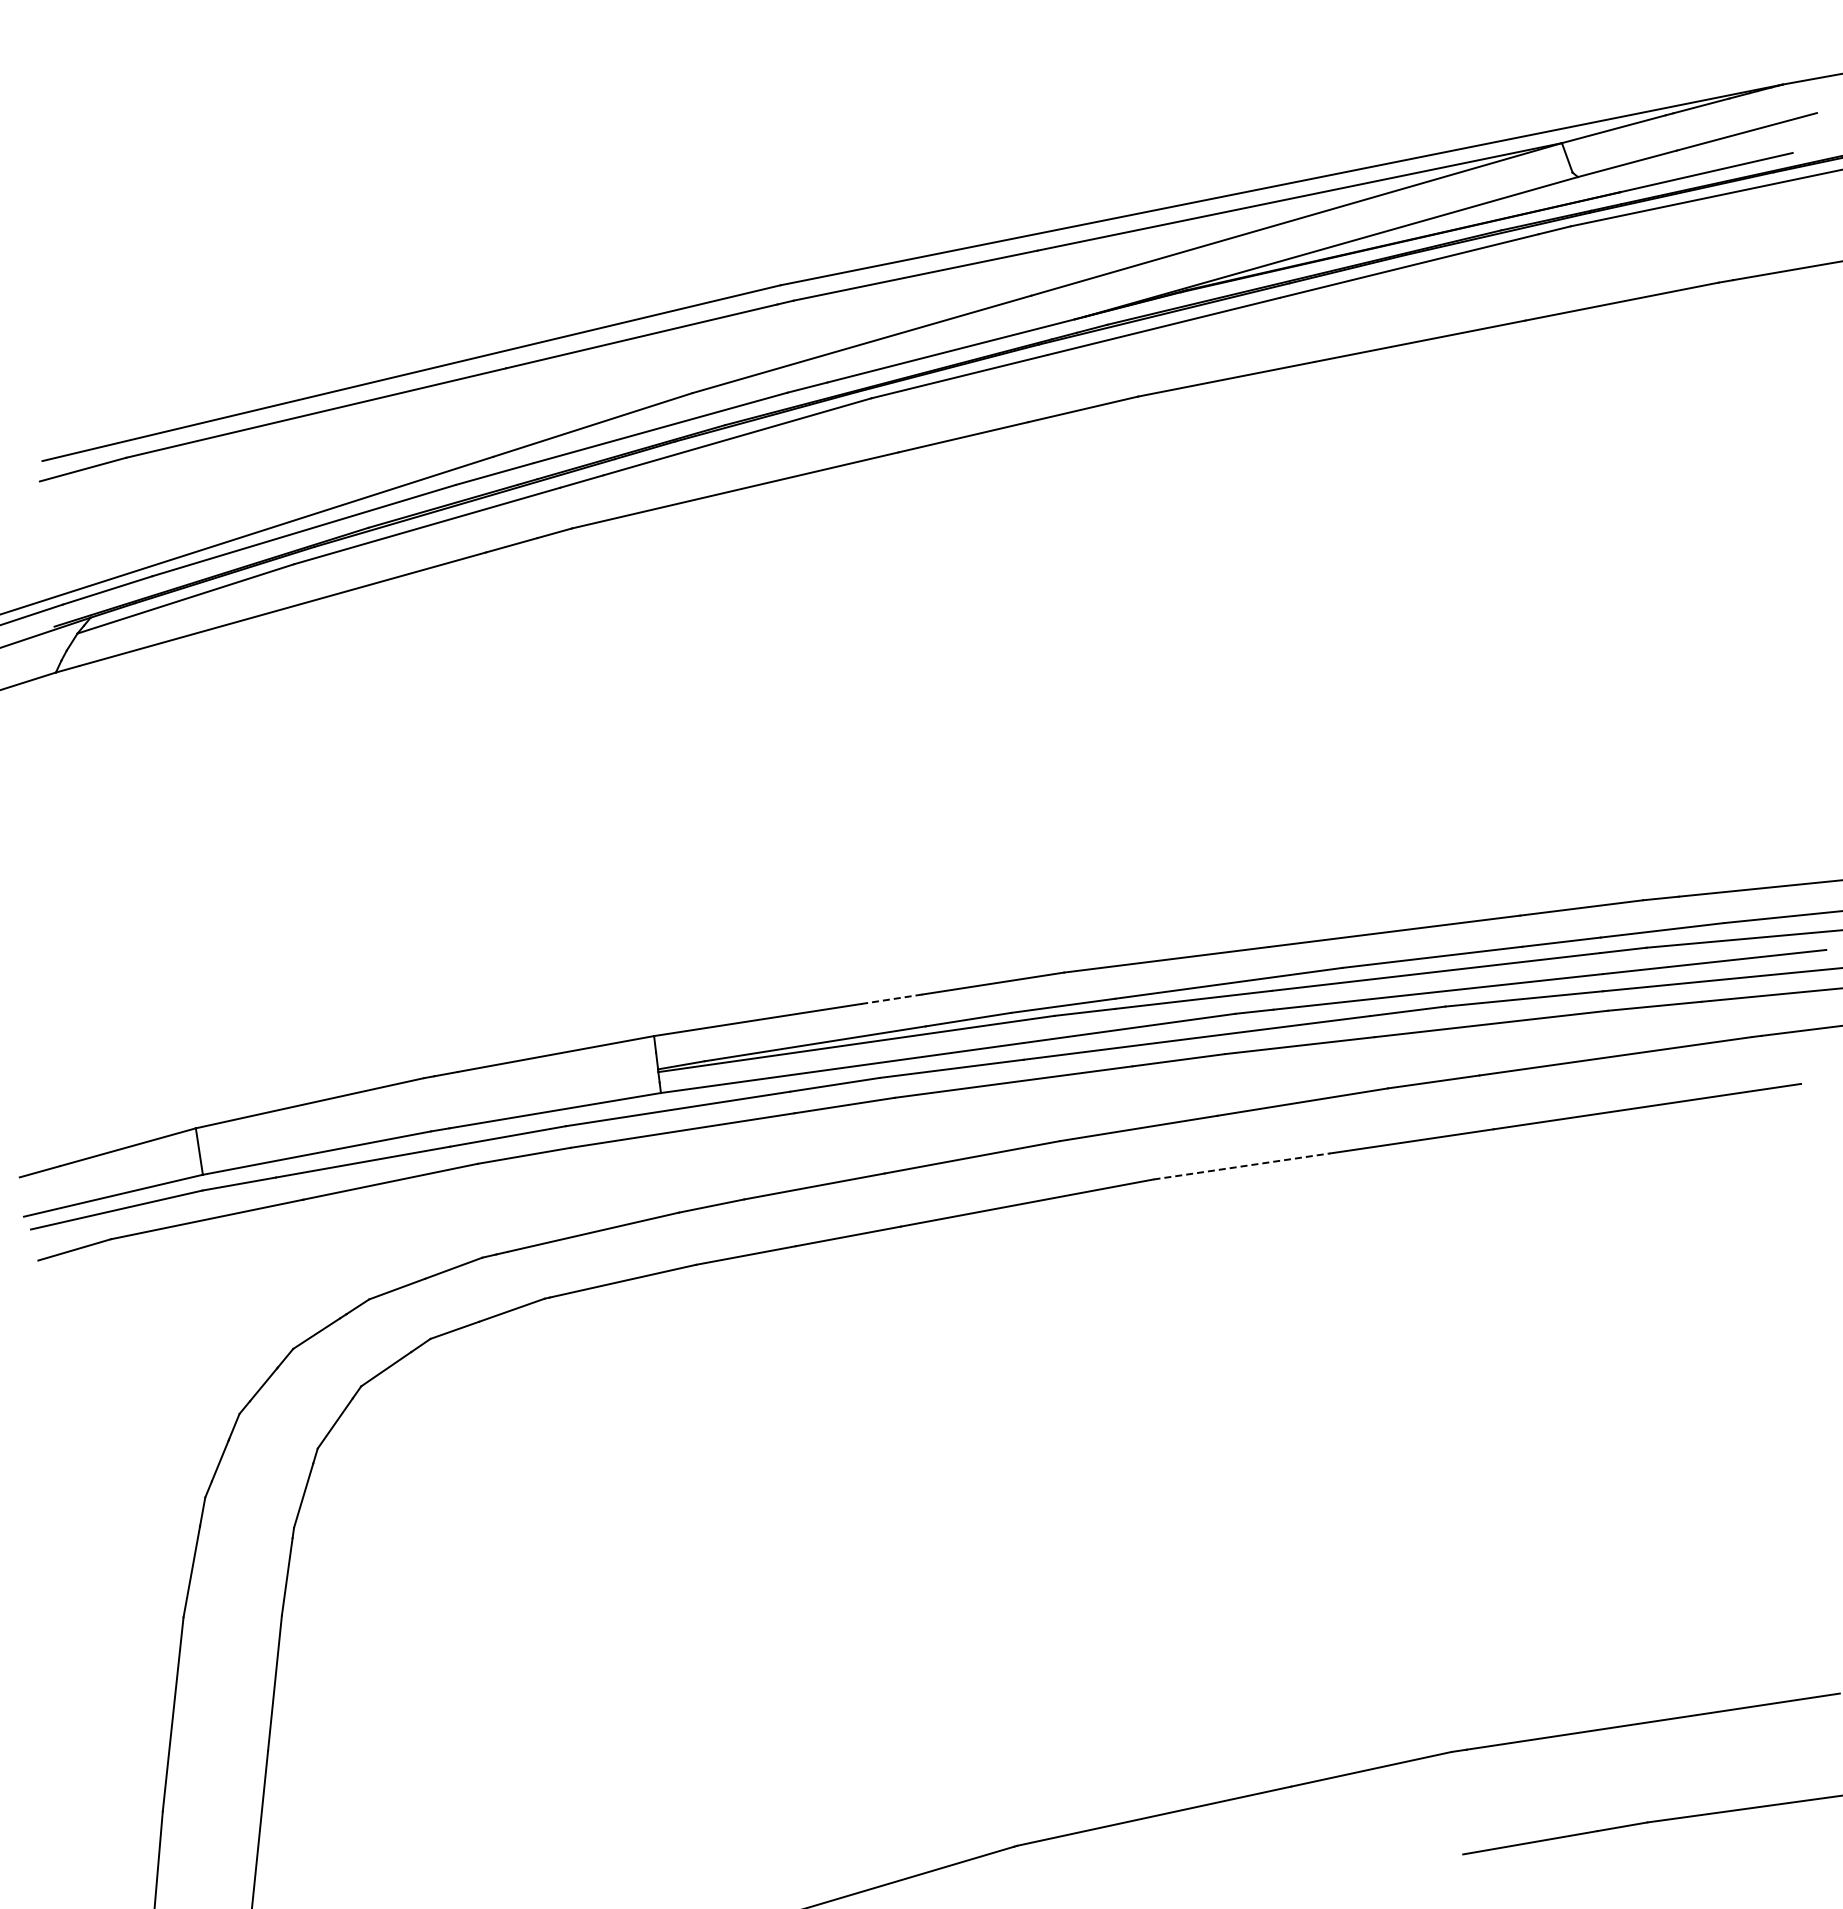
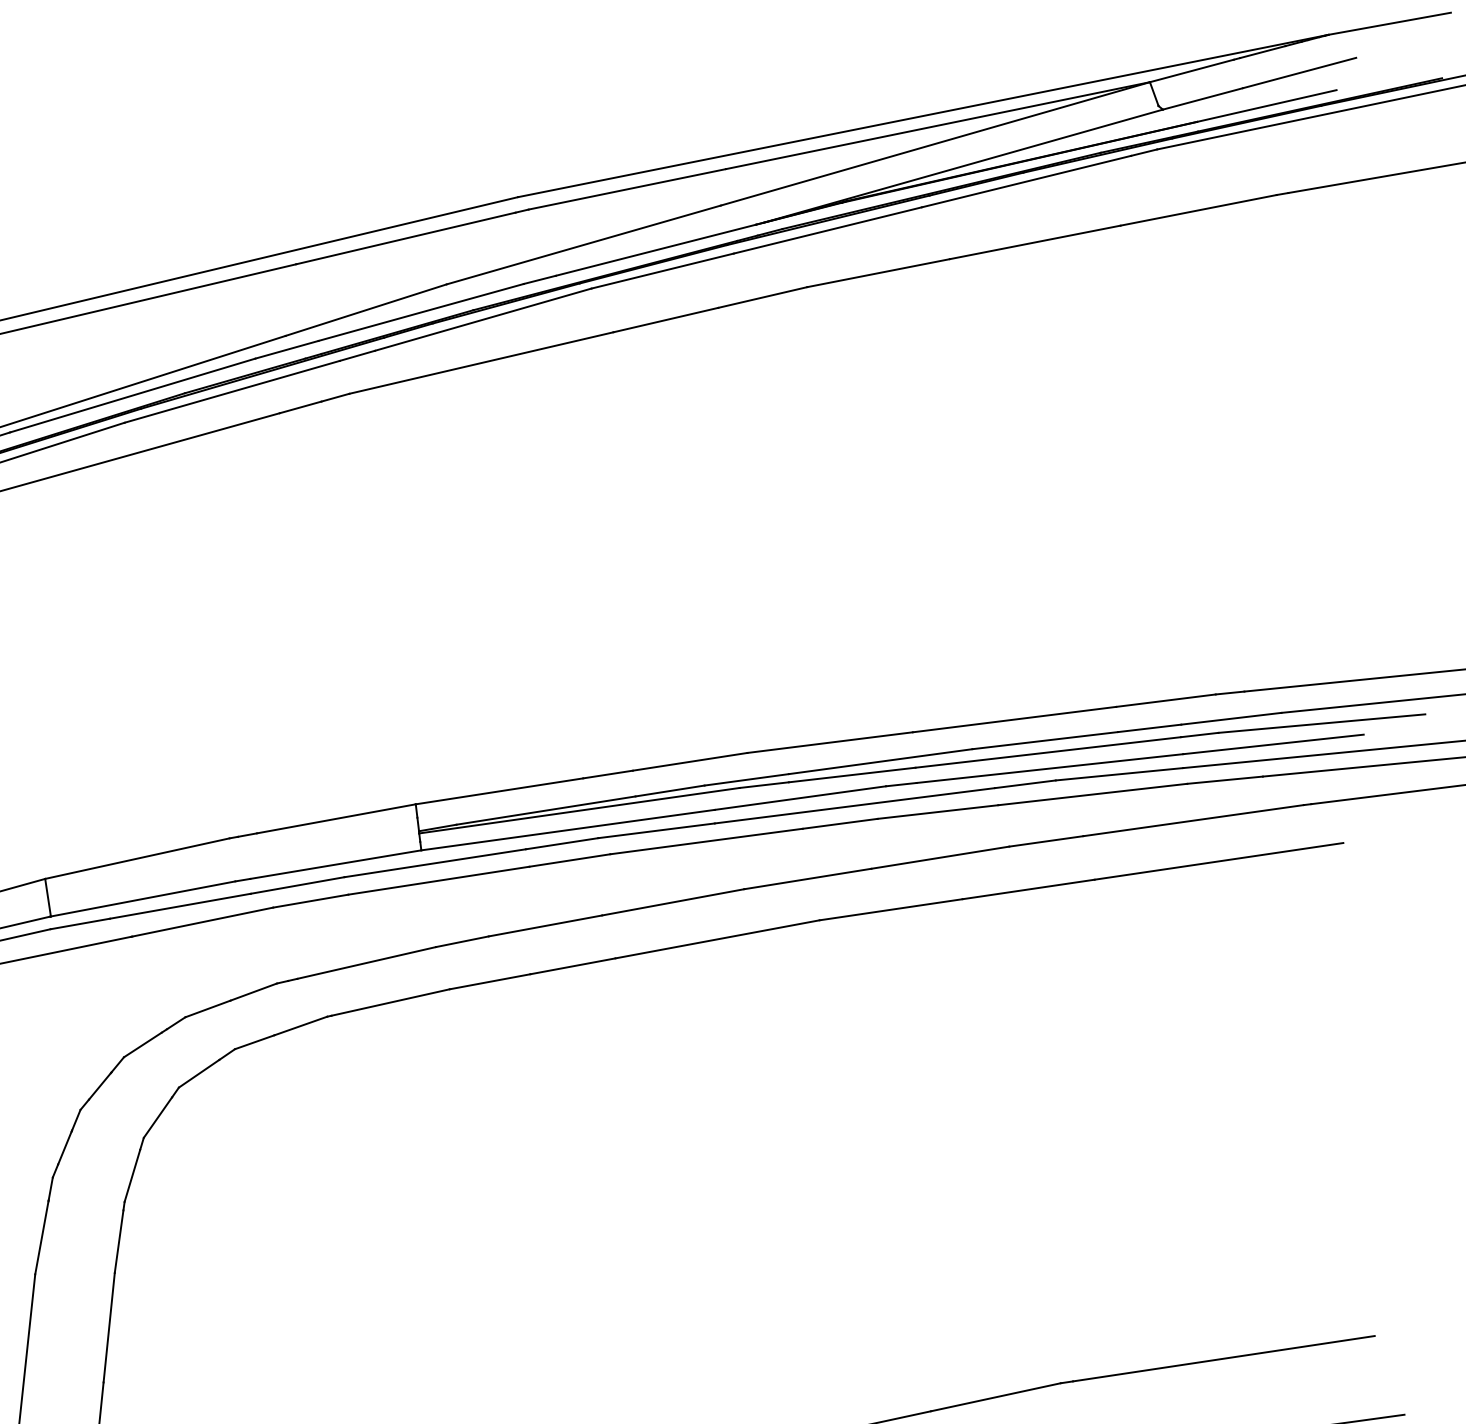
line: (892, 999) -> (608, 774), dashed -> solid
line: (1242, 1166) -> (891, 909), dashed -> solid

